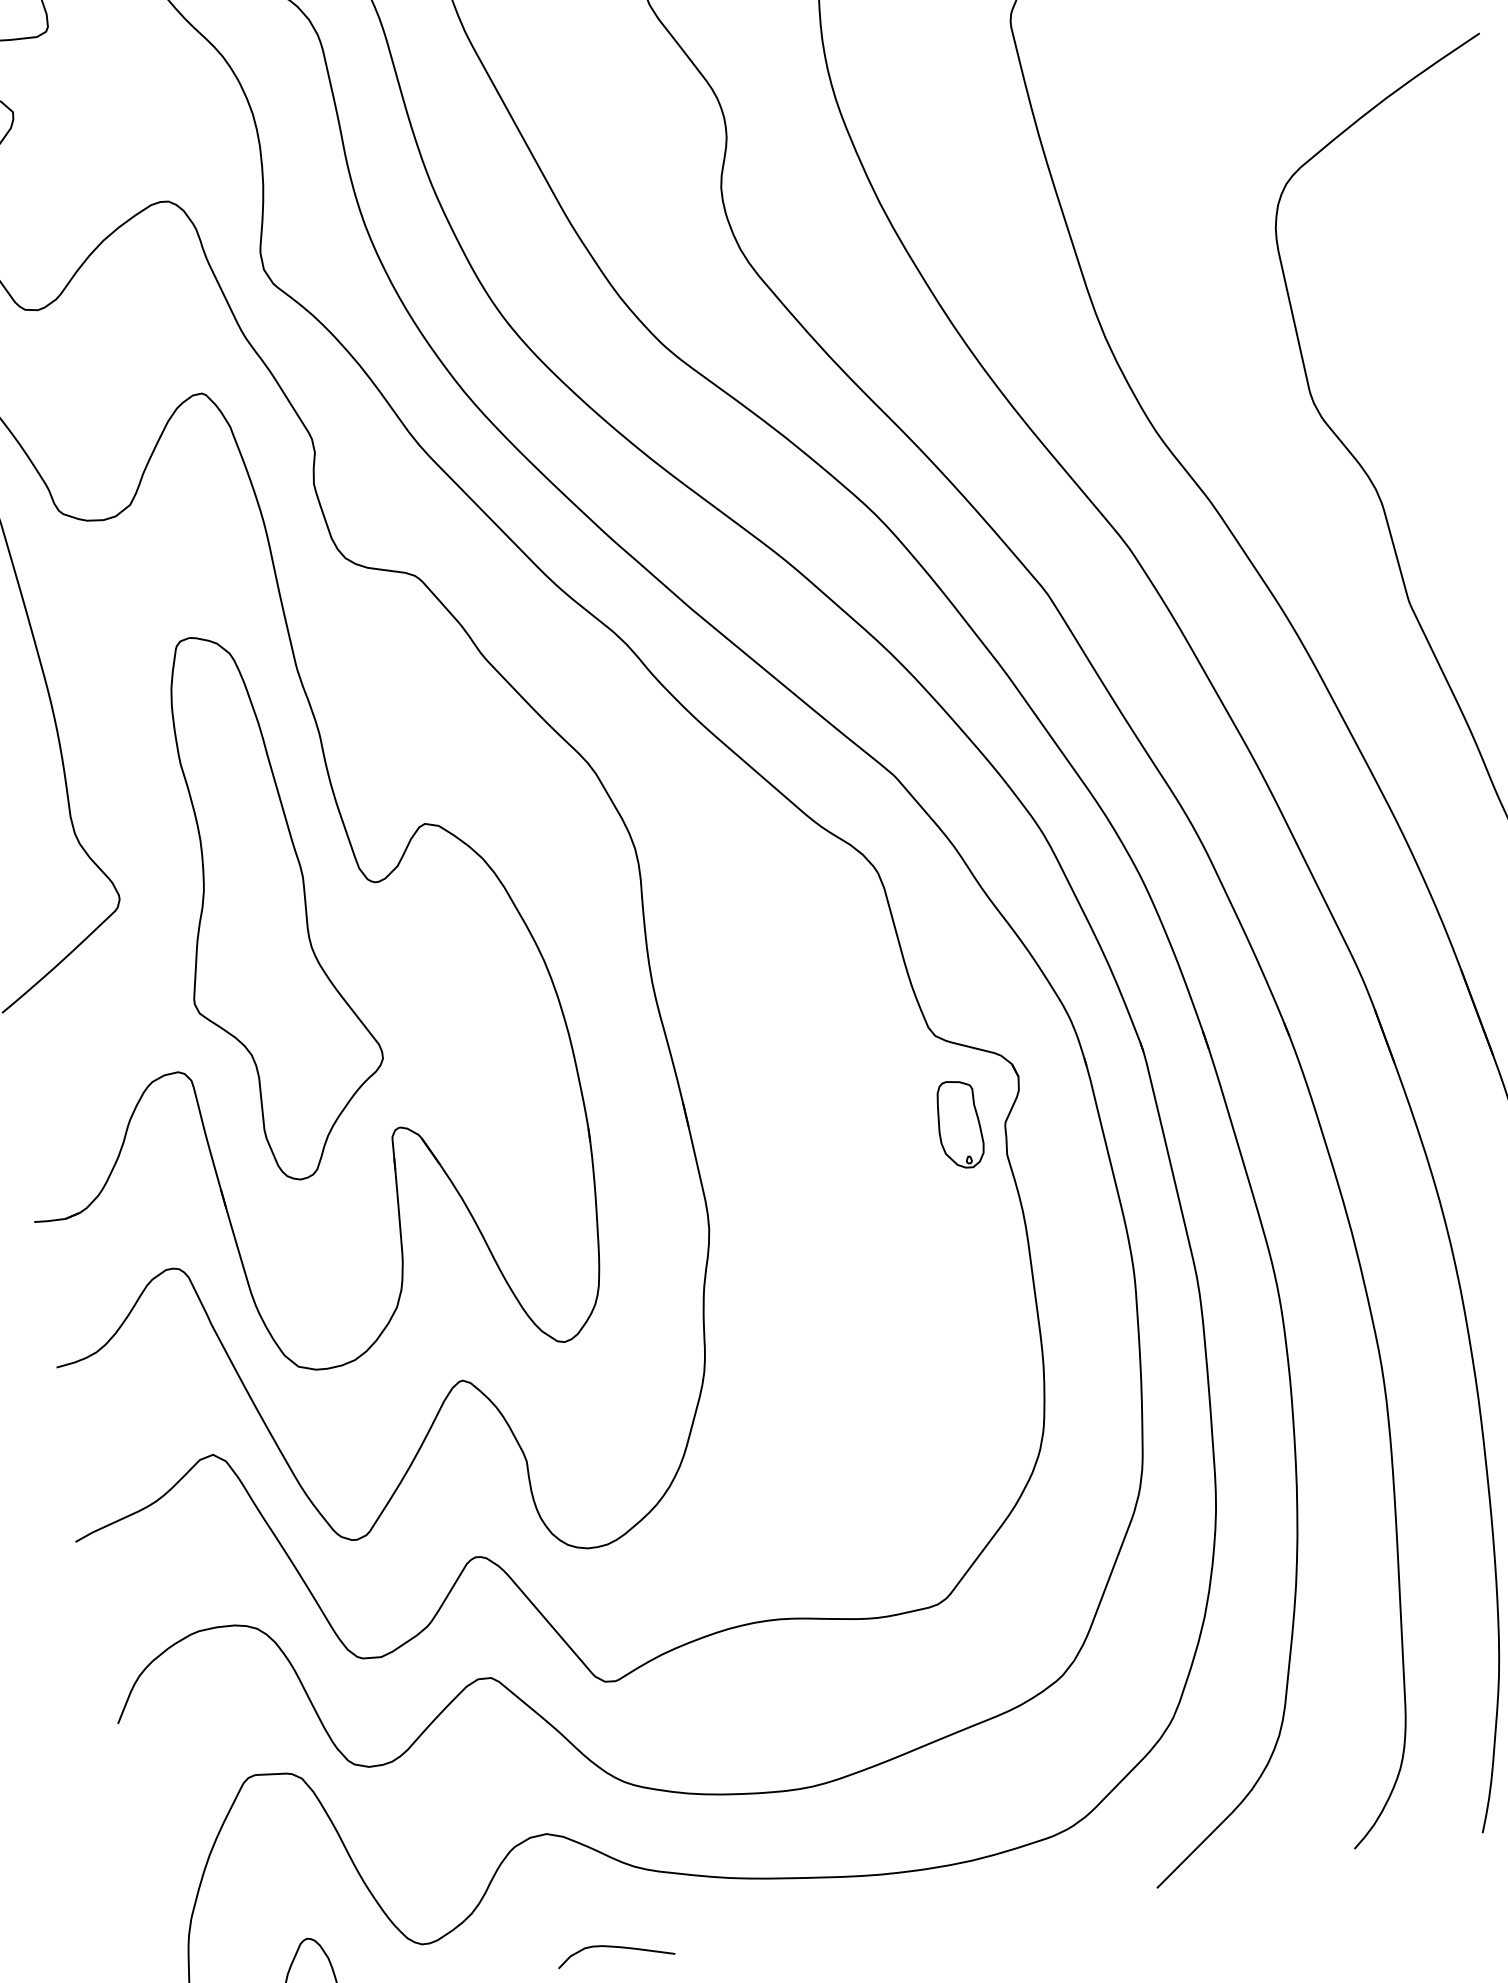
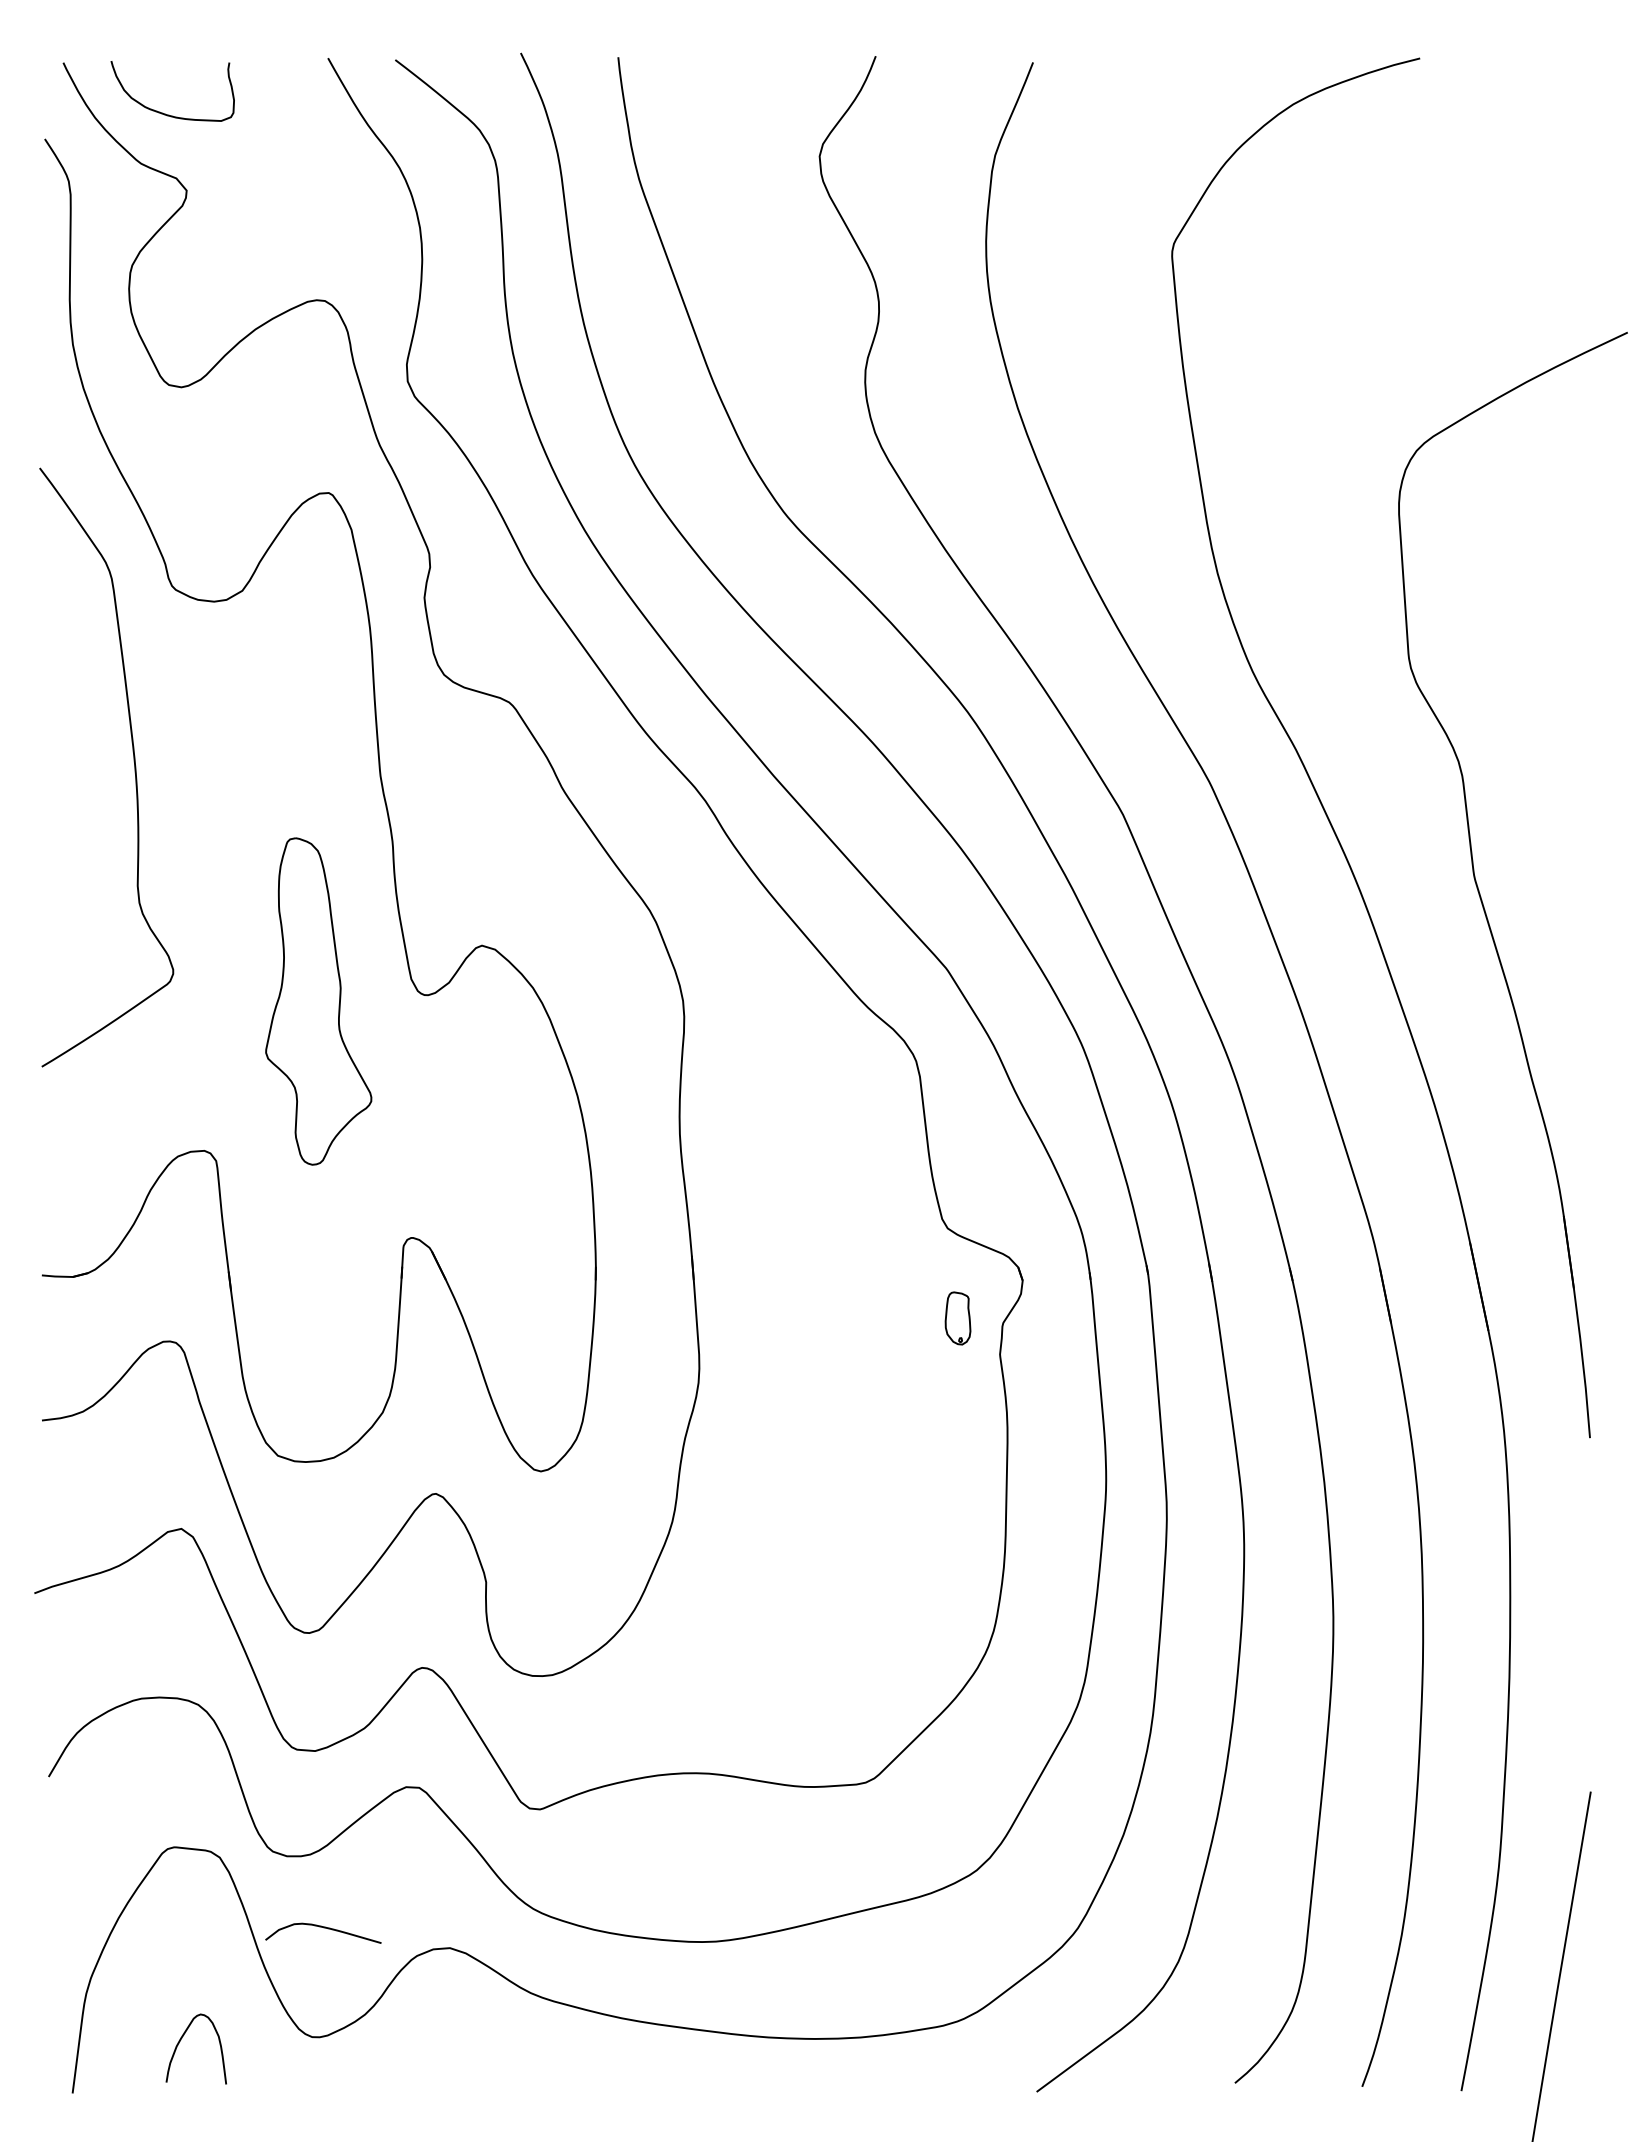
part: (269, 904) -> (318, 1001), size x0.6
part: (958, 1124) -> (957, 1318), size x0.6
curve: (614, 1948) -> (323, 1928), moved

